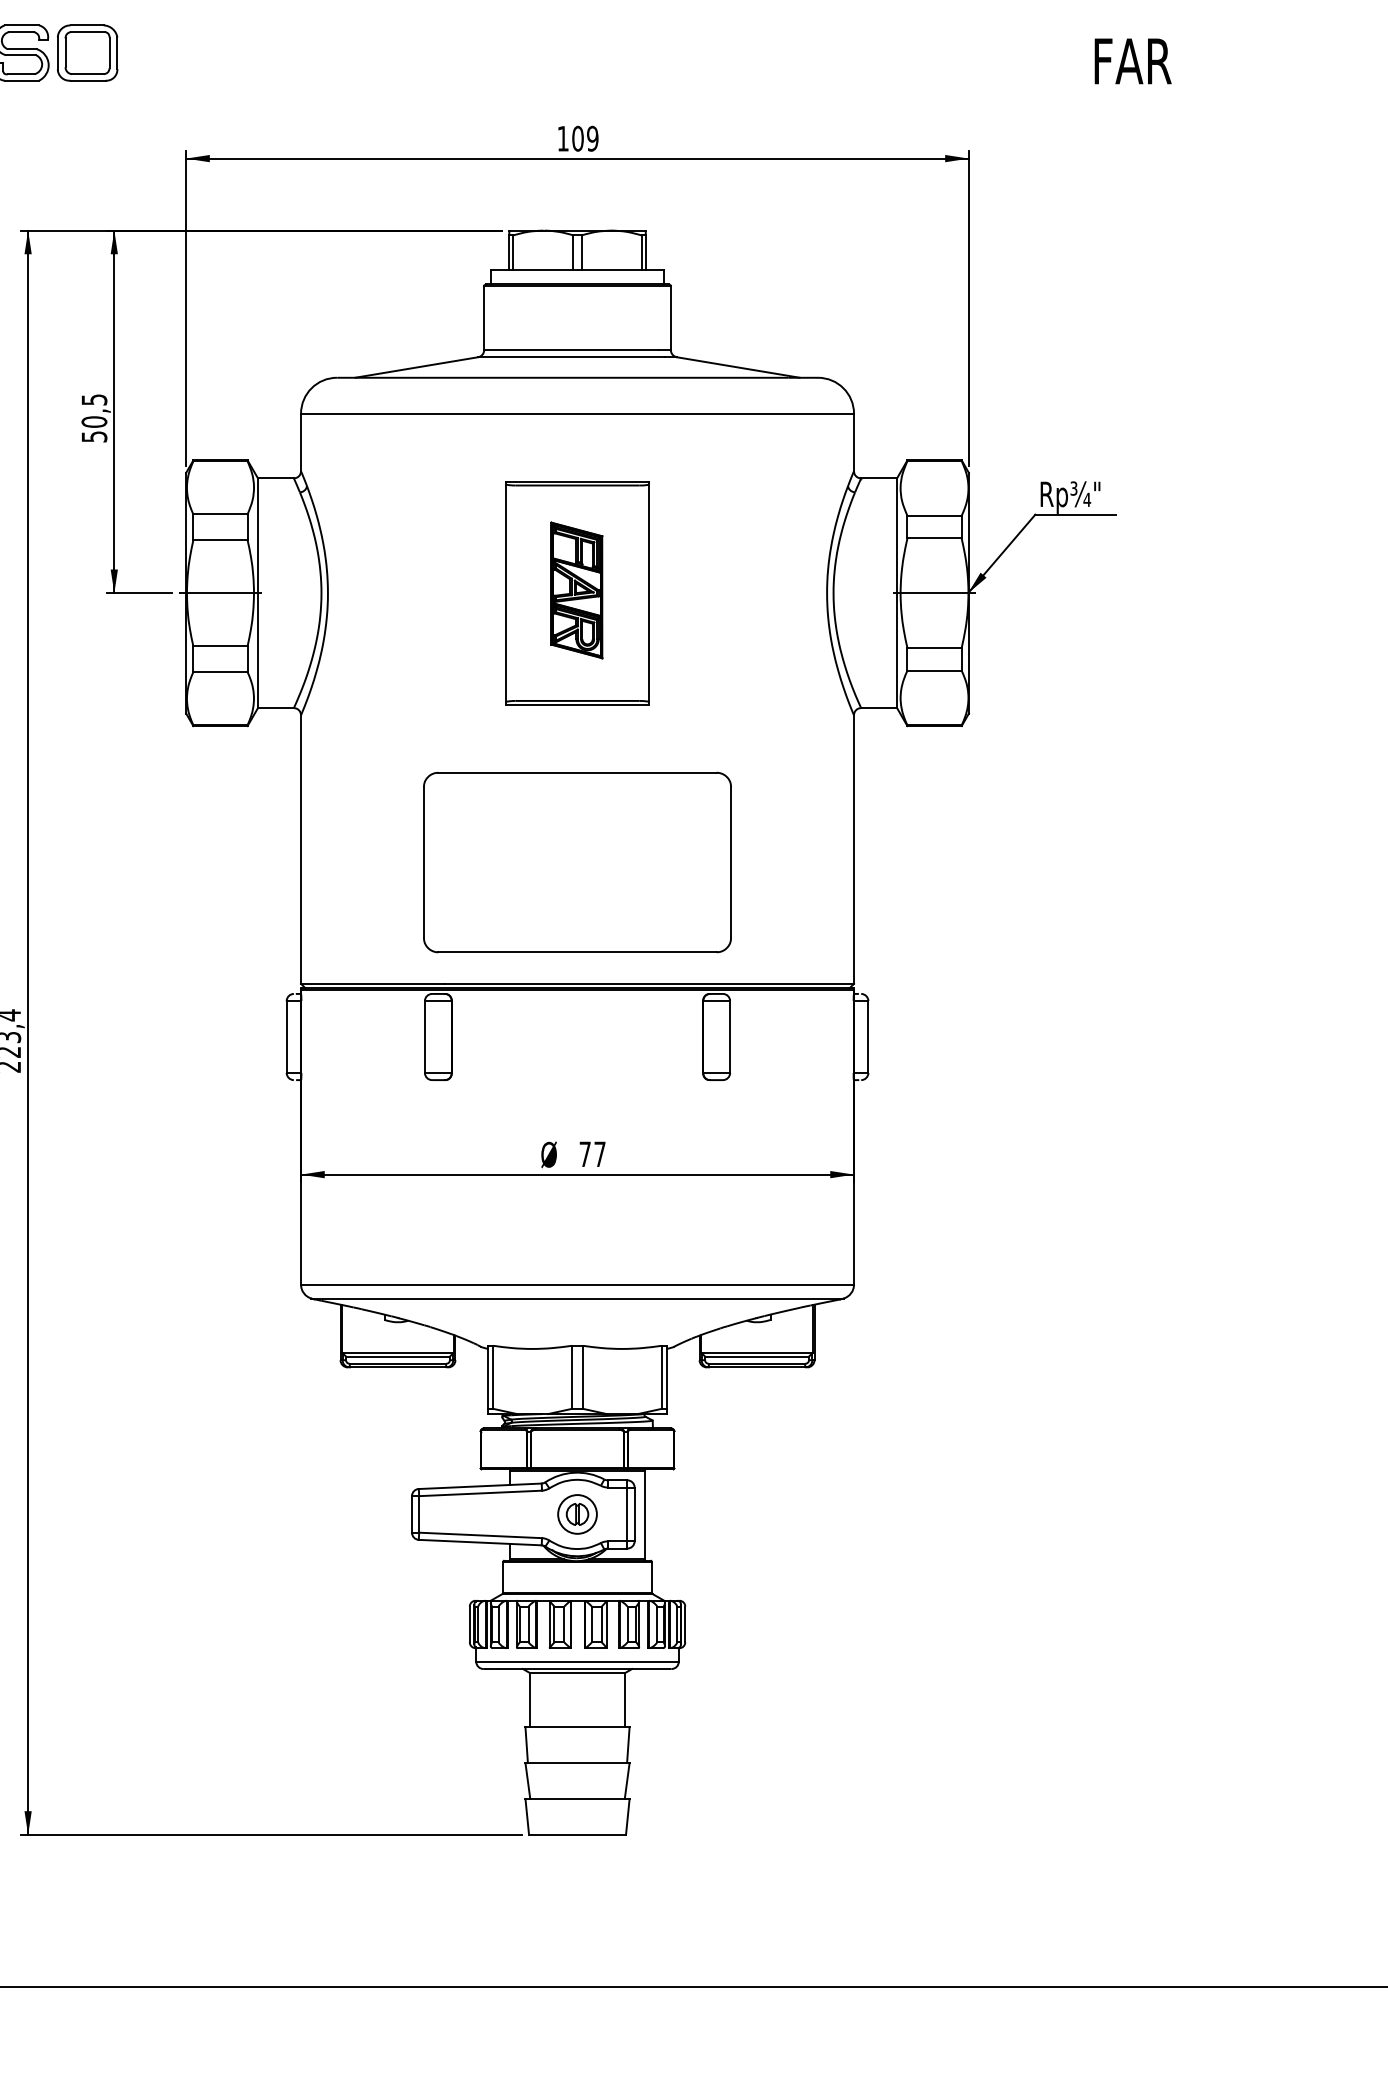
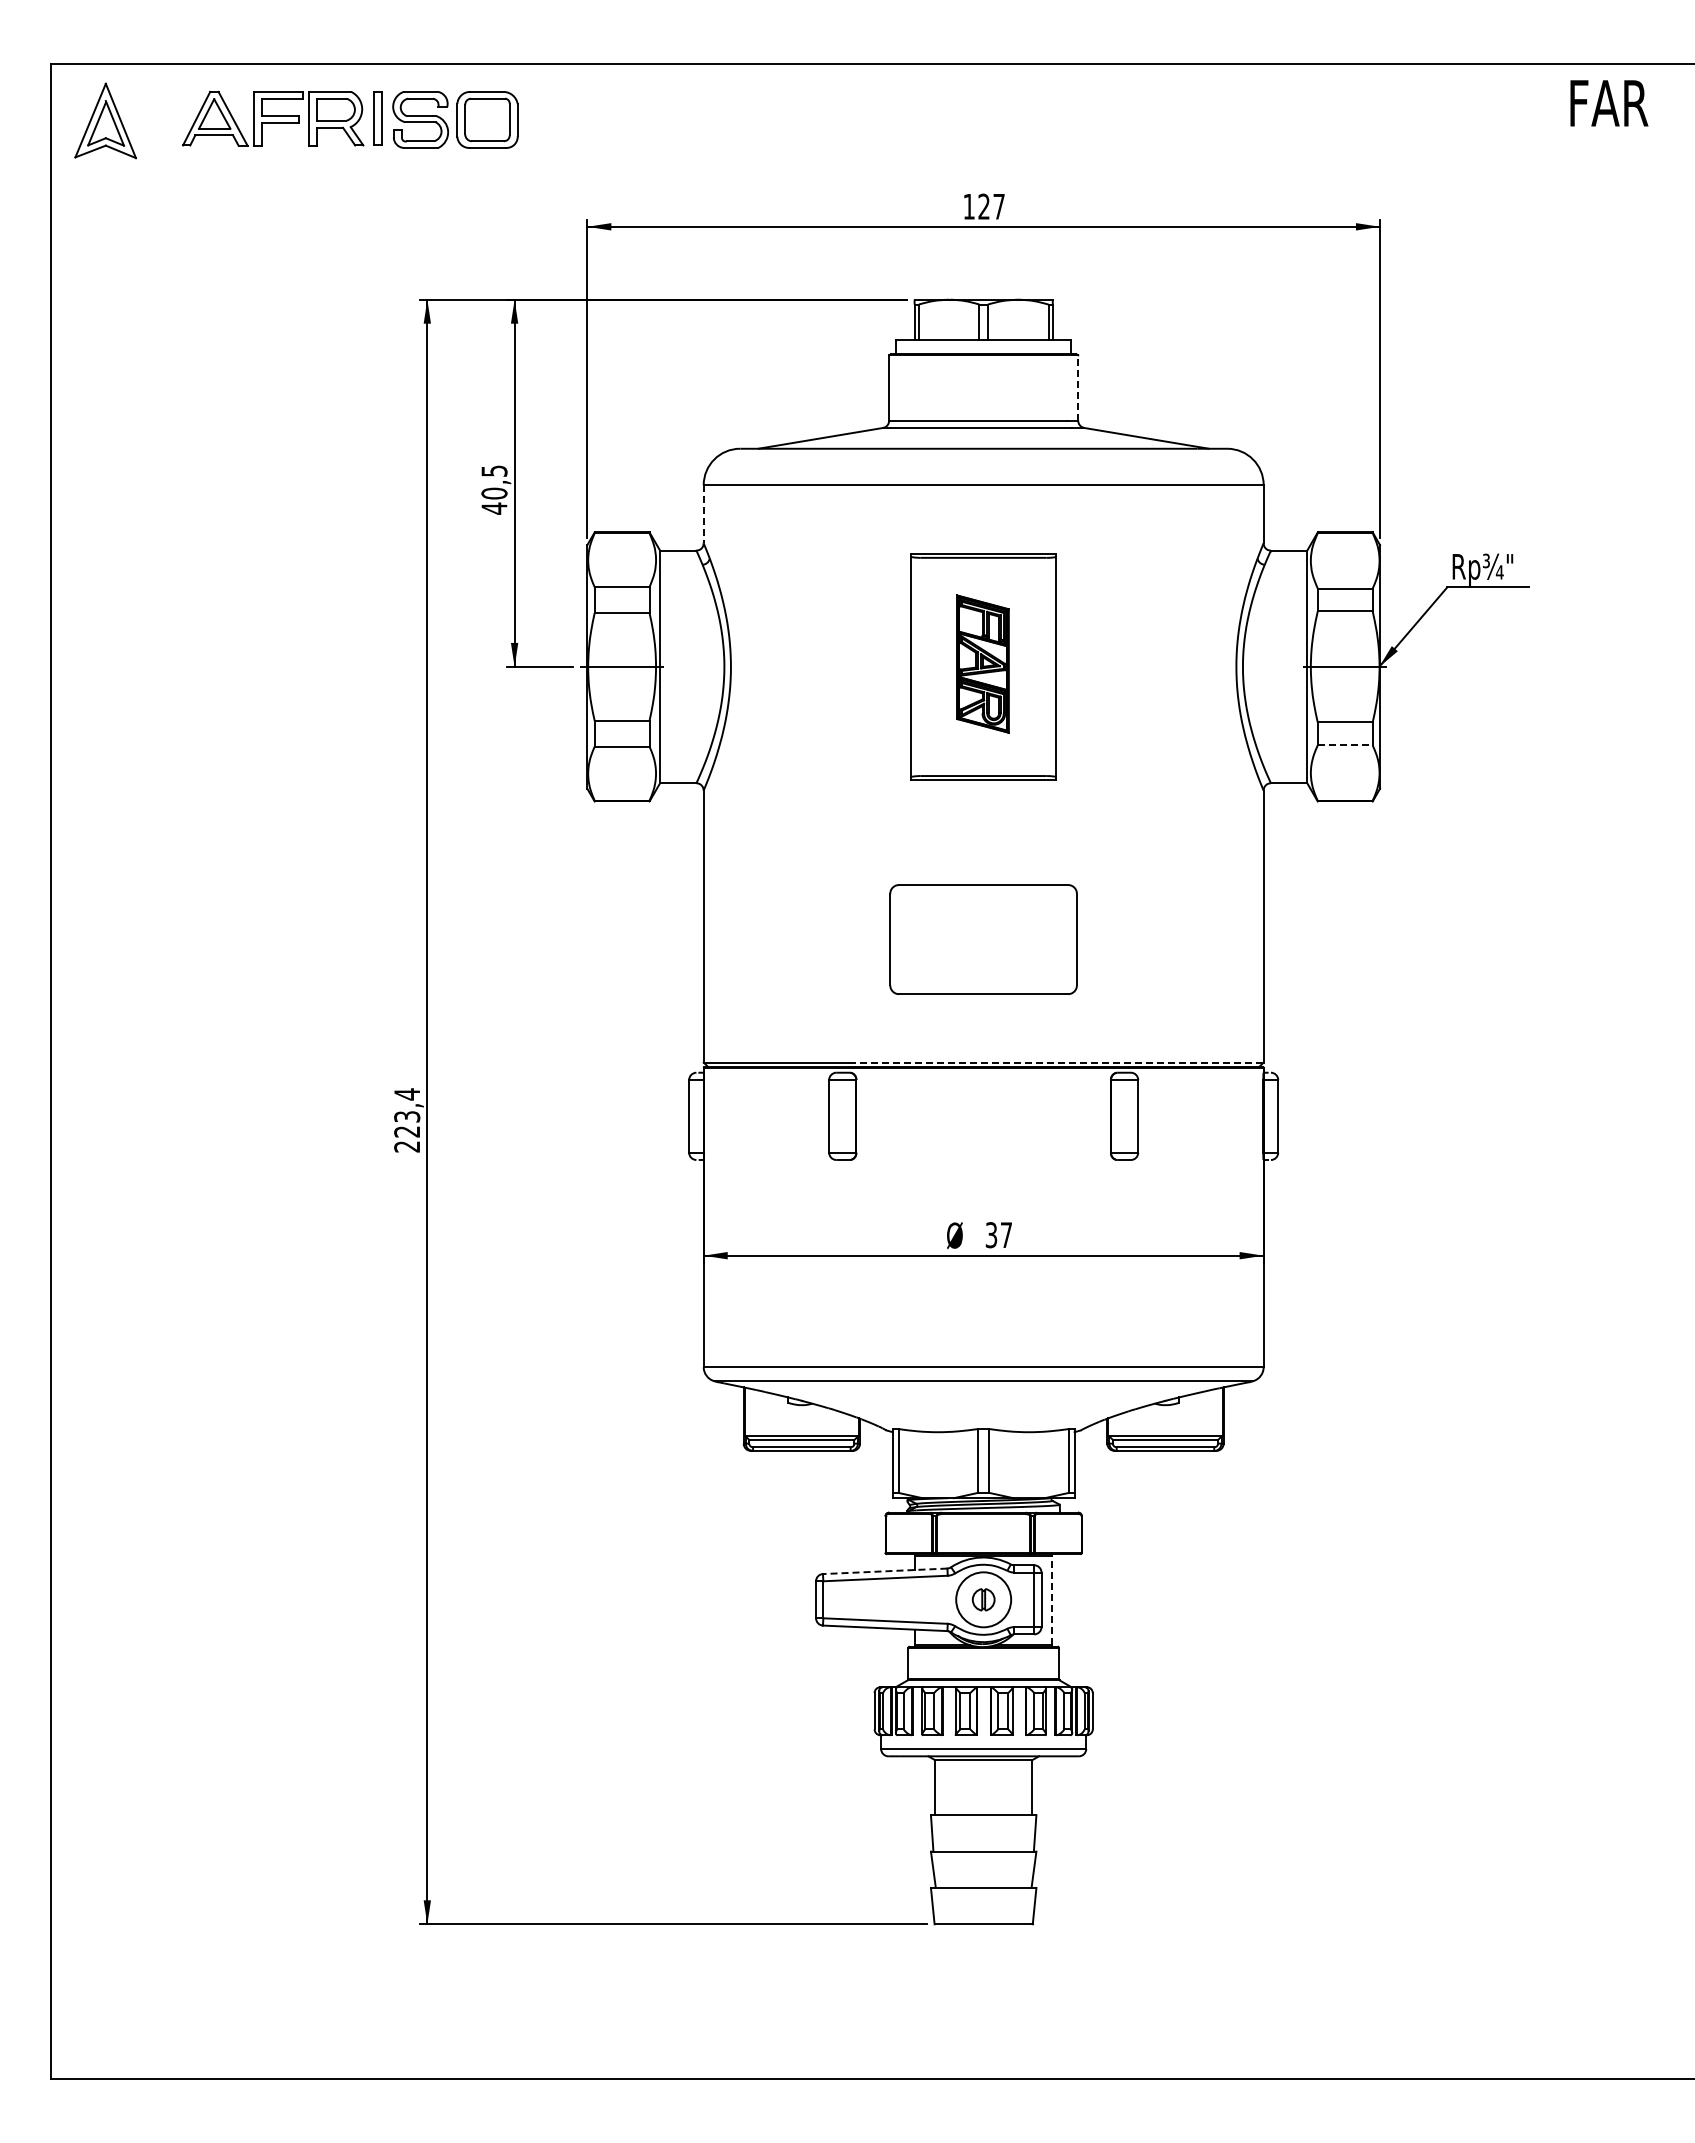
text: (1133, 61) -> (1609, 103), moved
text: (585, 138) -> (991, 206), 109 -> 127
line: (671, 318) -> (1078, 388), solid -> dashed
text: (94, 436) -> (494, 508), 50,5 -> 40,5
line: (300, 442) -> (703, 514), solid -> dashed
line: (934, 670) -> (1345, 745), solid -> dashed
part: (577, 862) -> (983, 939), size x0.6
line: (650, 983) -> (1057, 1062), solid -> dashed
text: (585, 1154) -> (991, 1235), 77 -> 37
line: (479, 1486) -> (884, 1571), solid -> dashed
circle: (577, 1514) -> (983, 1599), size x1.4
line: (645, 1515) -> (1052, 1600), solid -> dashed

